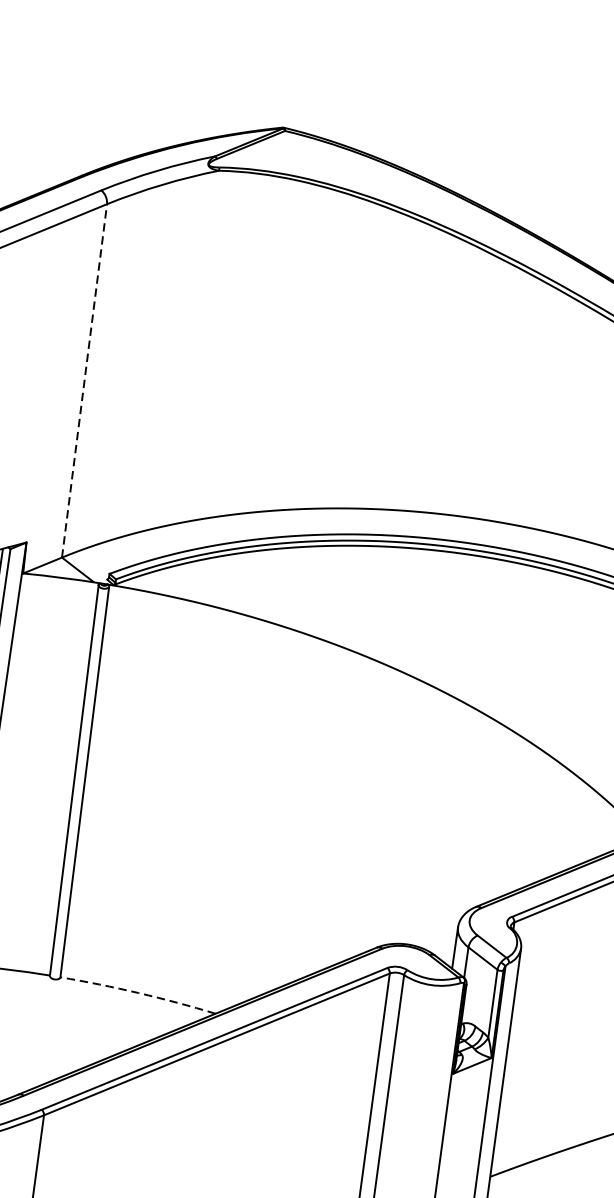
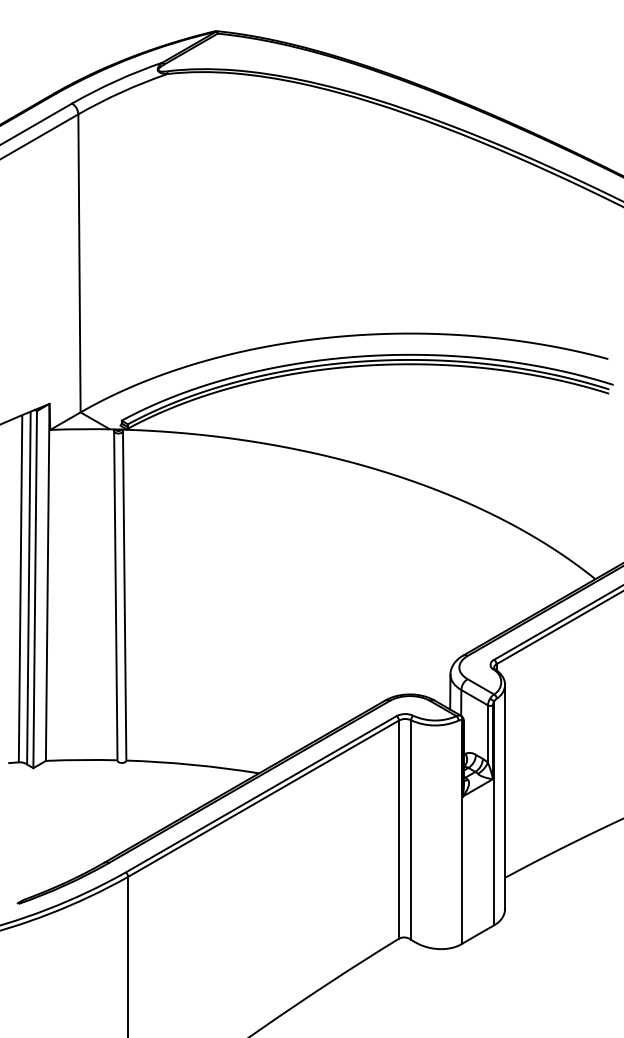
line: (84, 379) -> (79, 262), dashed -> solid
arc: (138, 992) -> (192, 764), dashed -> solid

